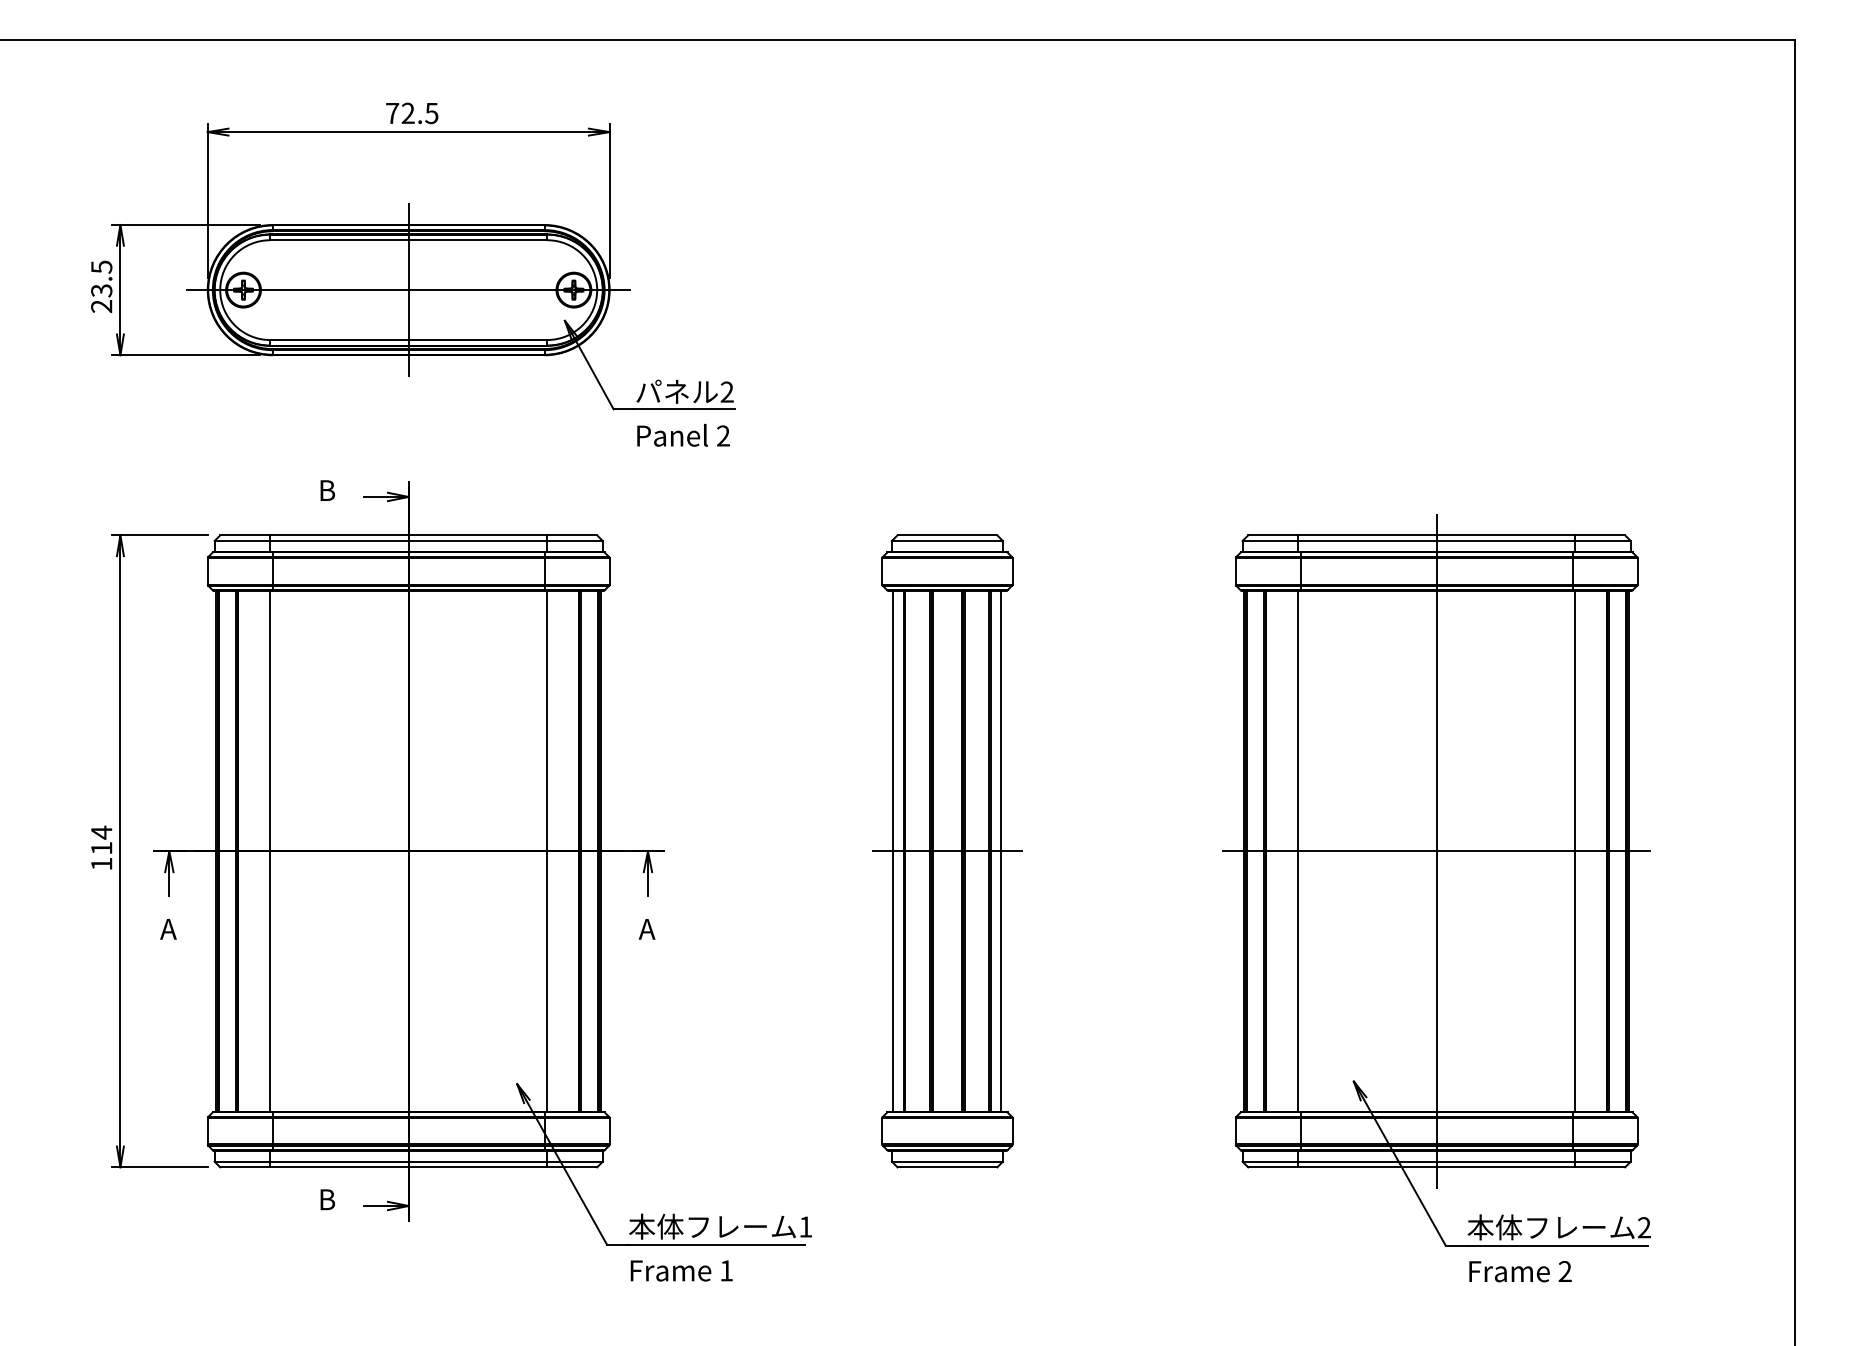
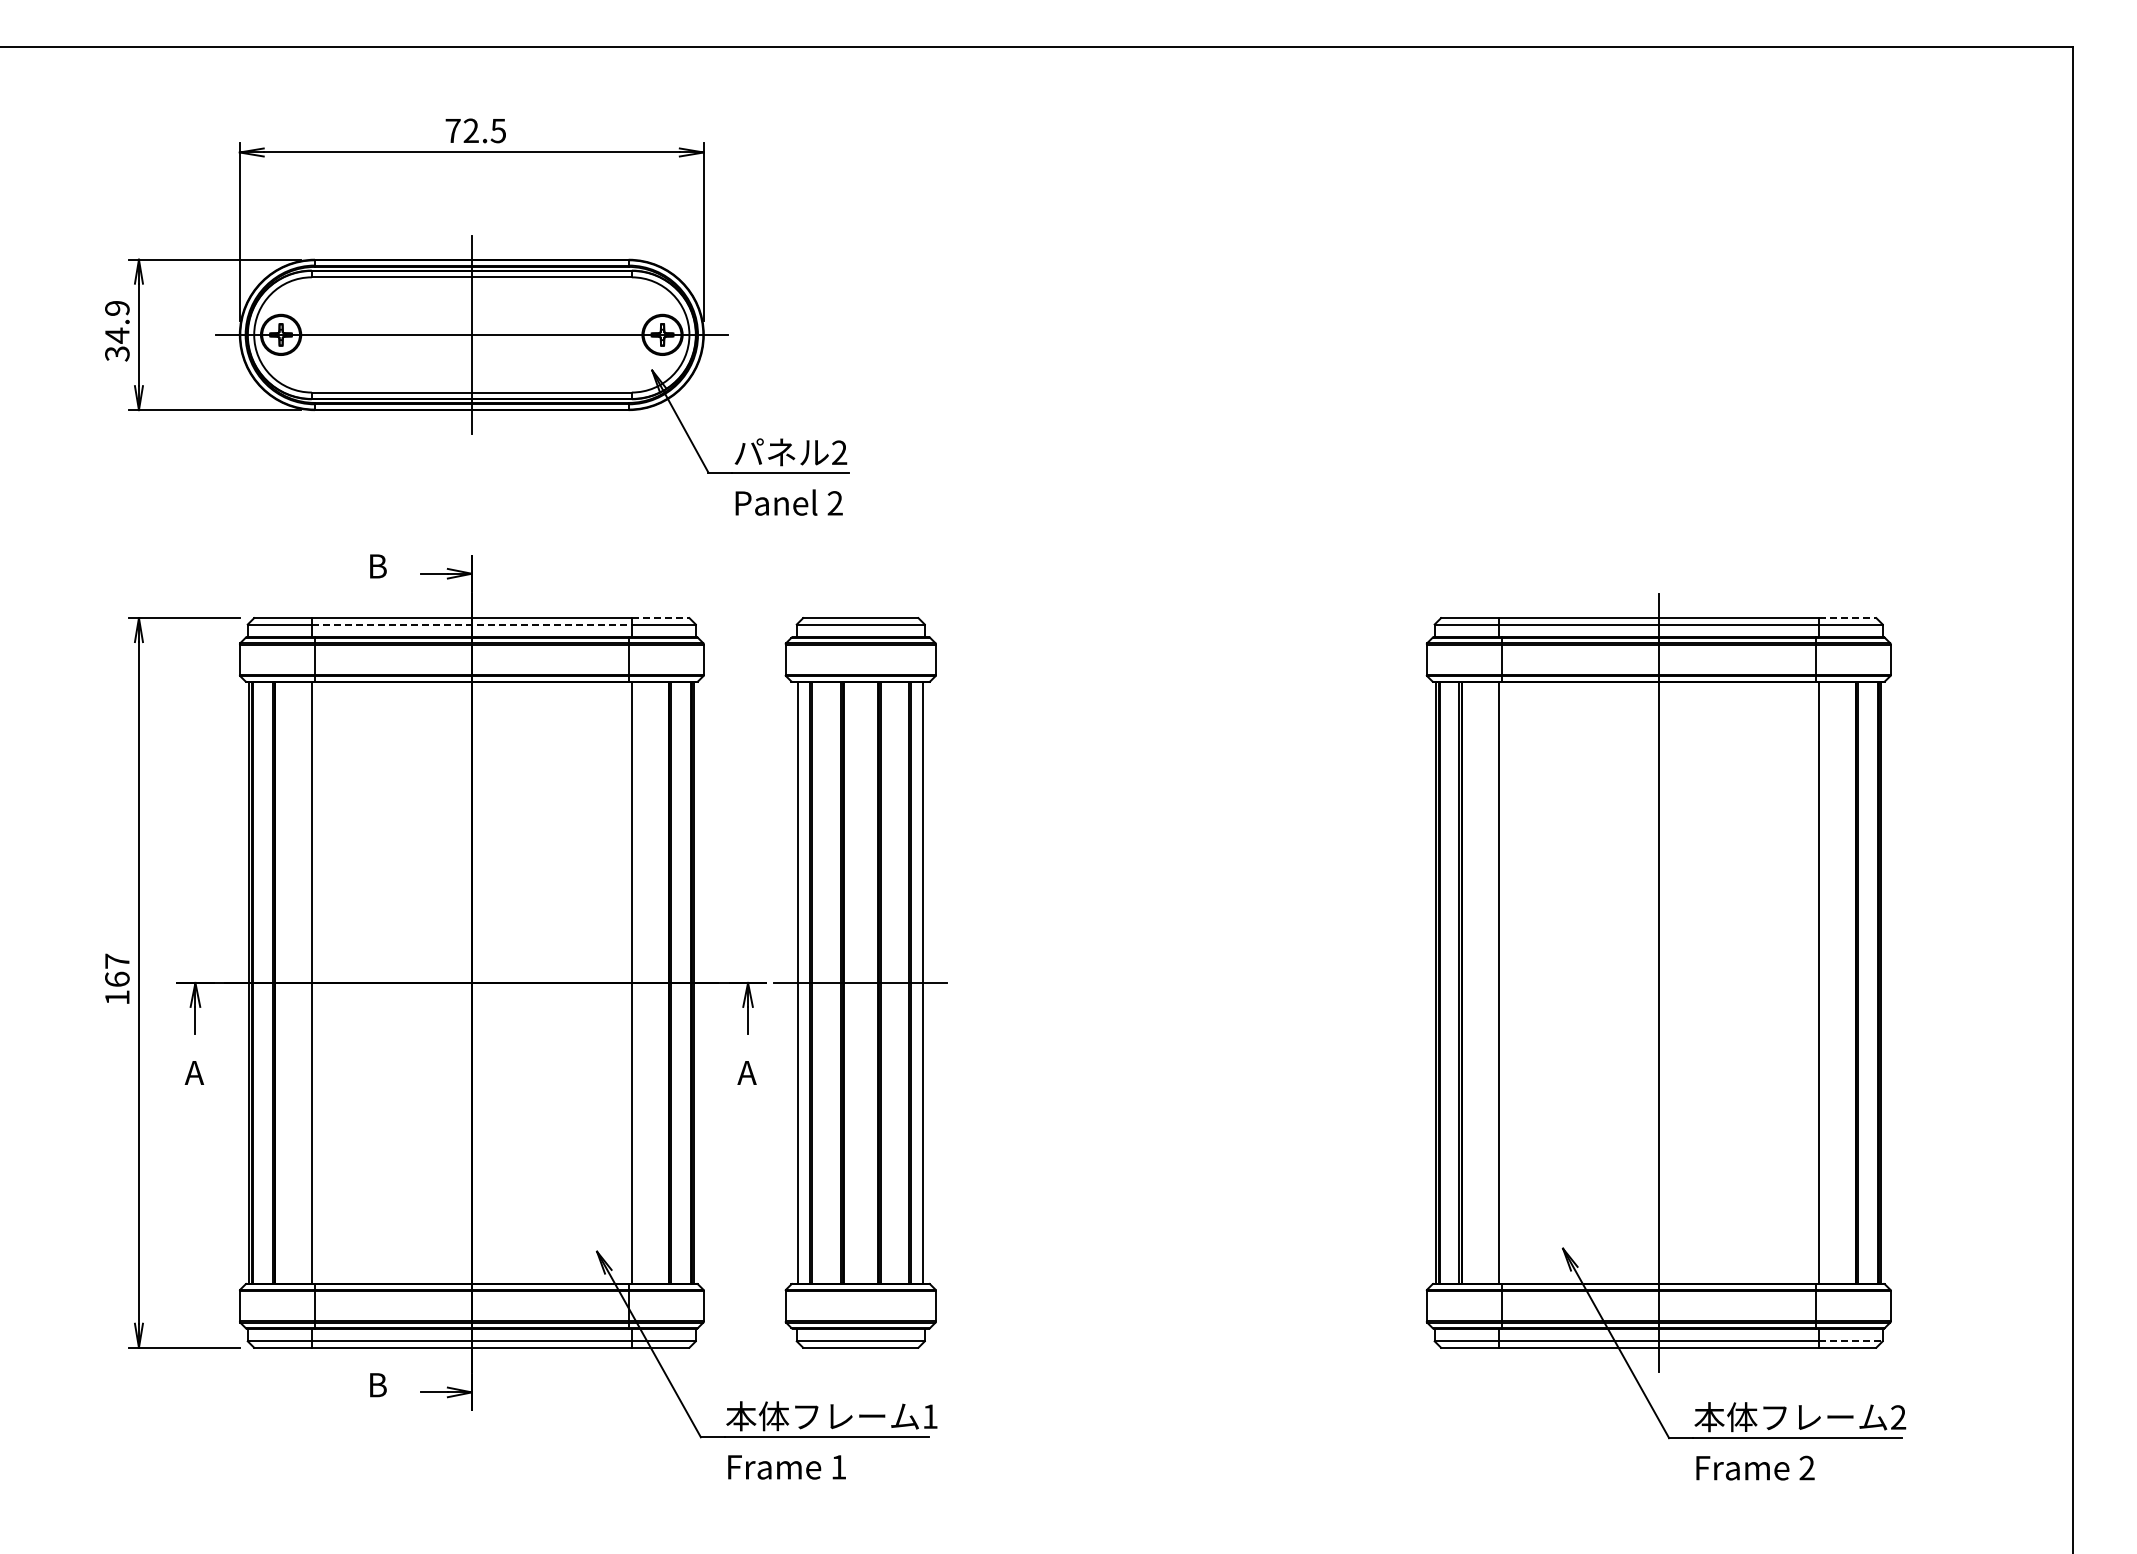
text: (101, 287) -> (117, 331), 23.5 -> 34.9
line: (572, 535) -> (660, 618), solid -> dashed
line: (1600, 535) -> (1847, 618), solid -> dashed
line: (409, 540) -> (472, 624), solid -> dashed
text: (101, 839) -> (117, 969), 114 -> 167
part: (947, 850) -> (860, 982), moved
line: (1436, 850) -> (1658, 982), removed
line: (1603, 1161) -> (1851, 1341), solid -> dashed

